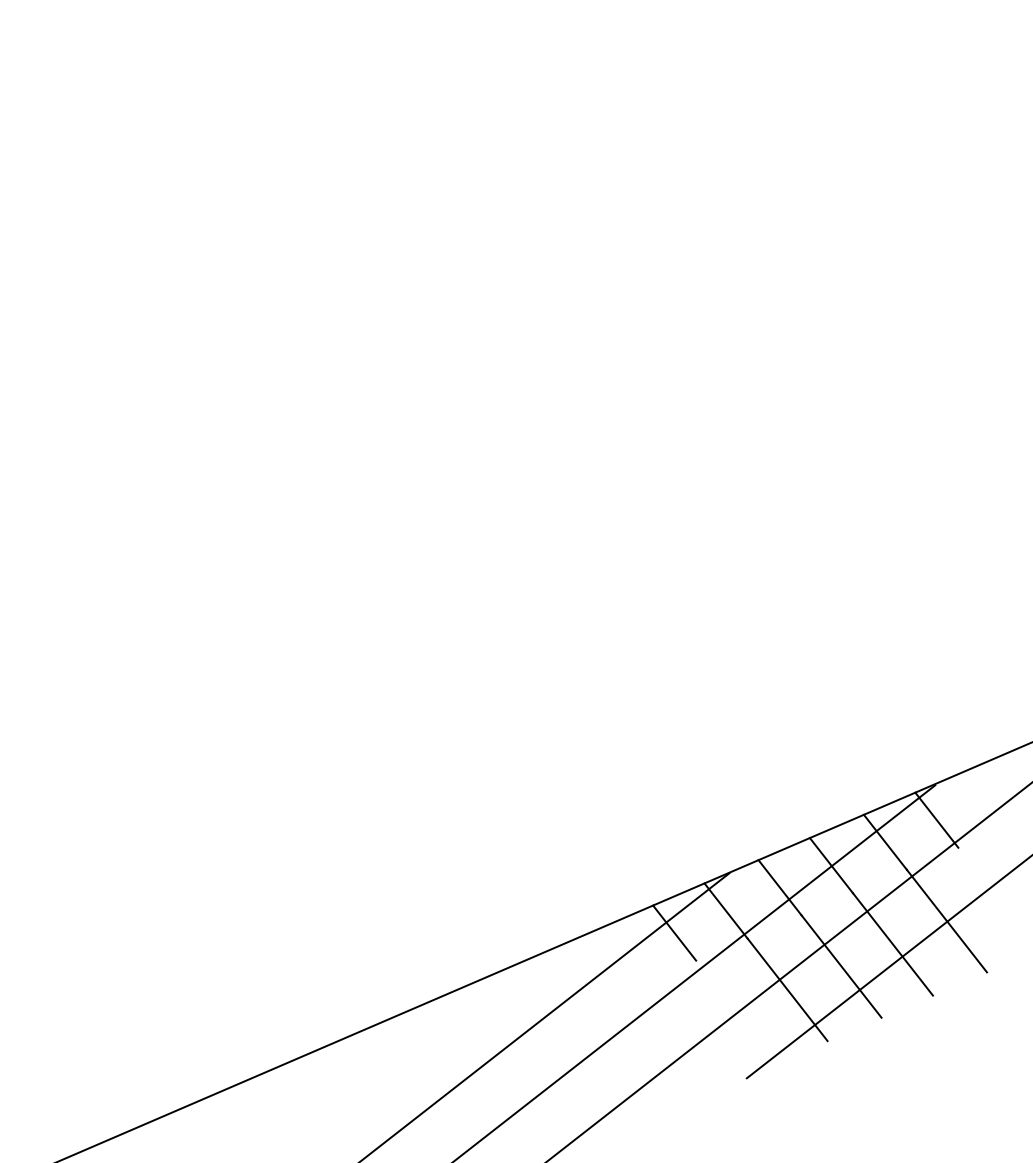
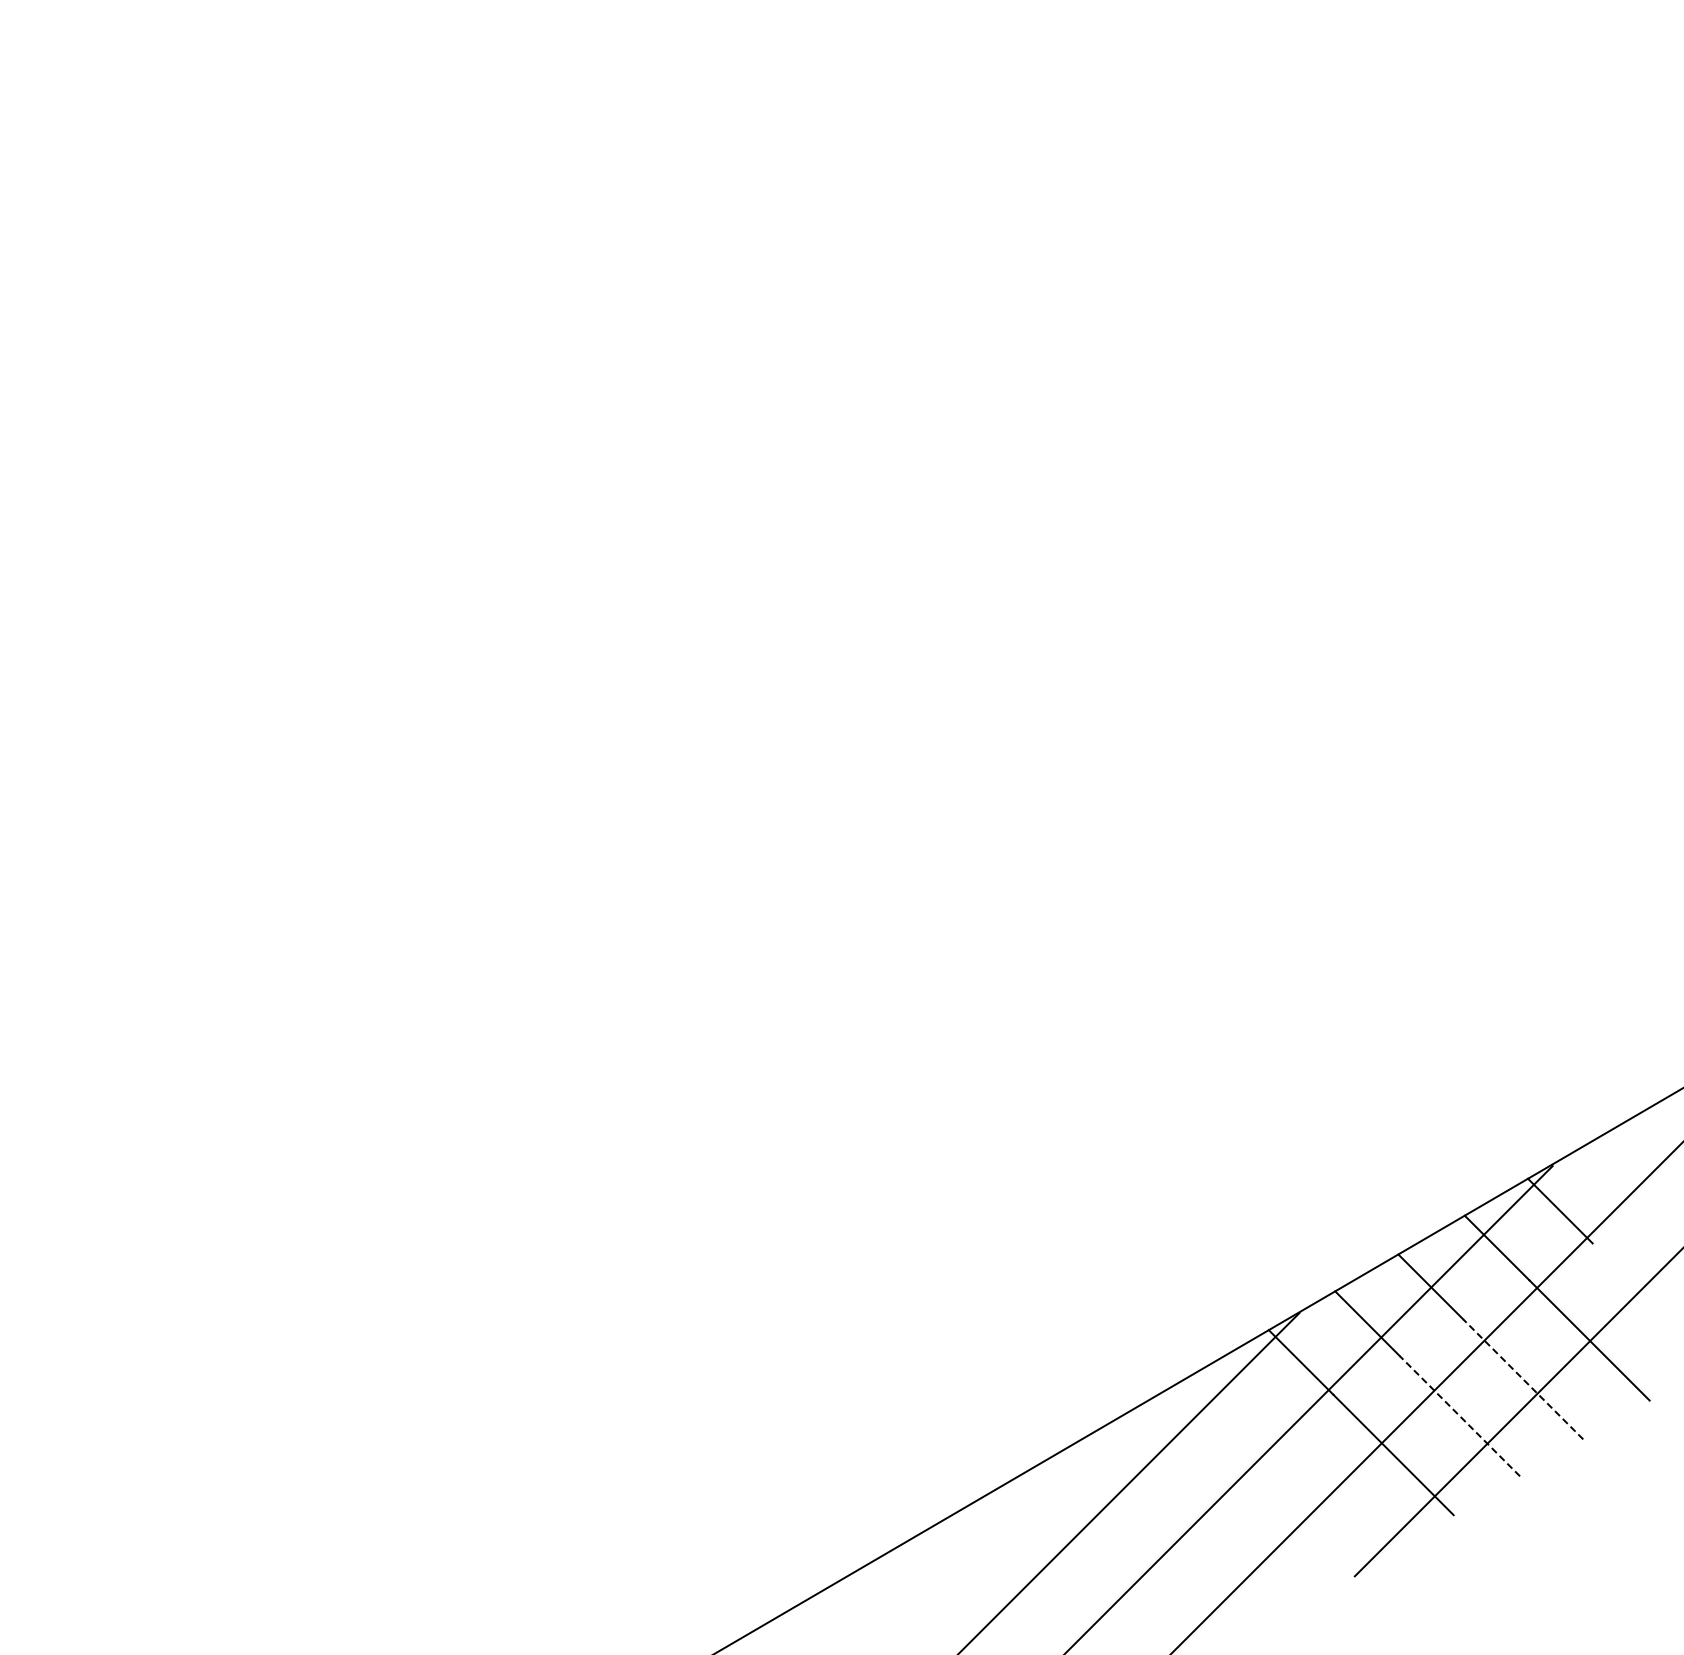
line: (674, 933) -> (1237, 1399), removed
line: (892, 943) -> (1522, 1378), solid -> dashed
line: (841, 965) -> (1459, 1415), solid -> dashed

